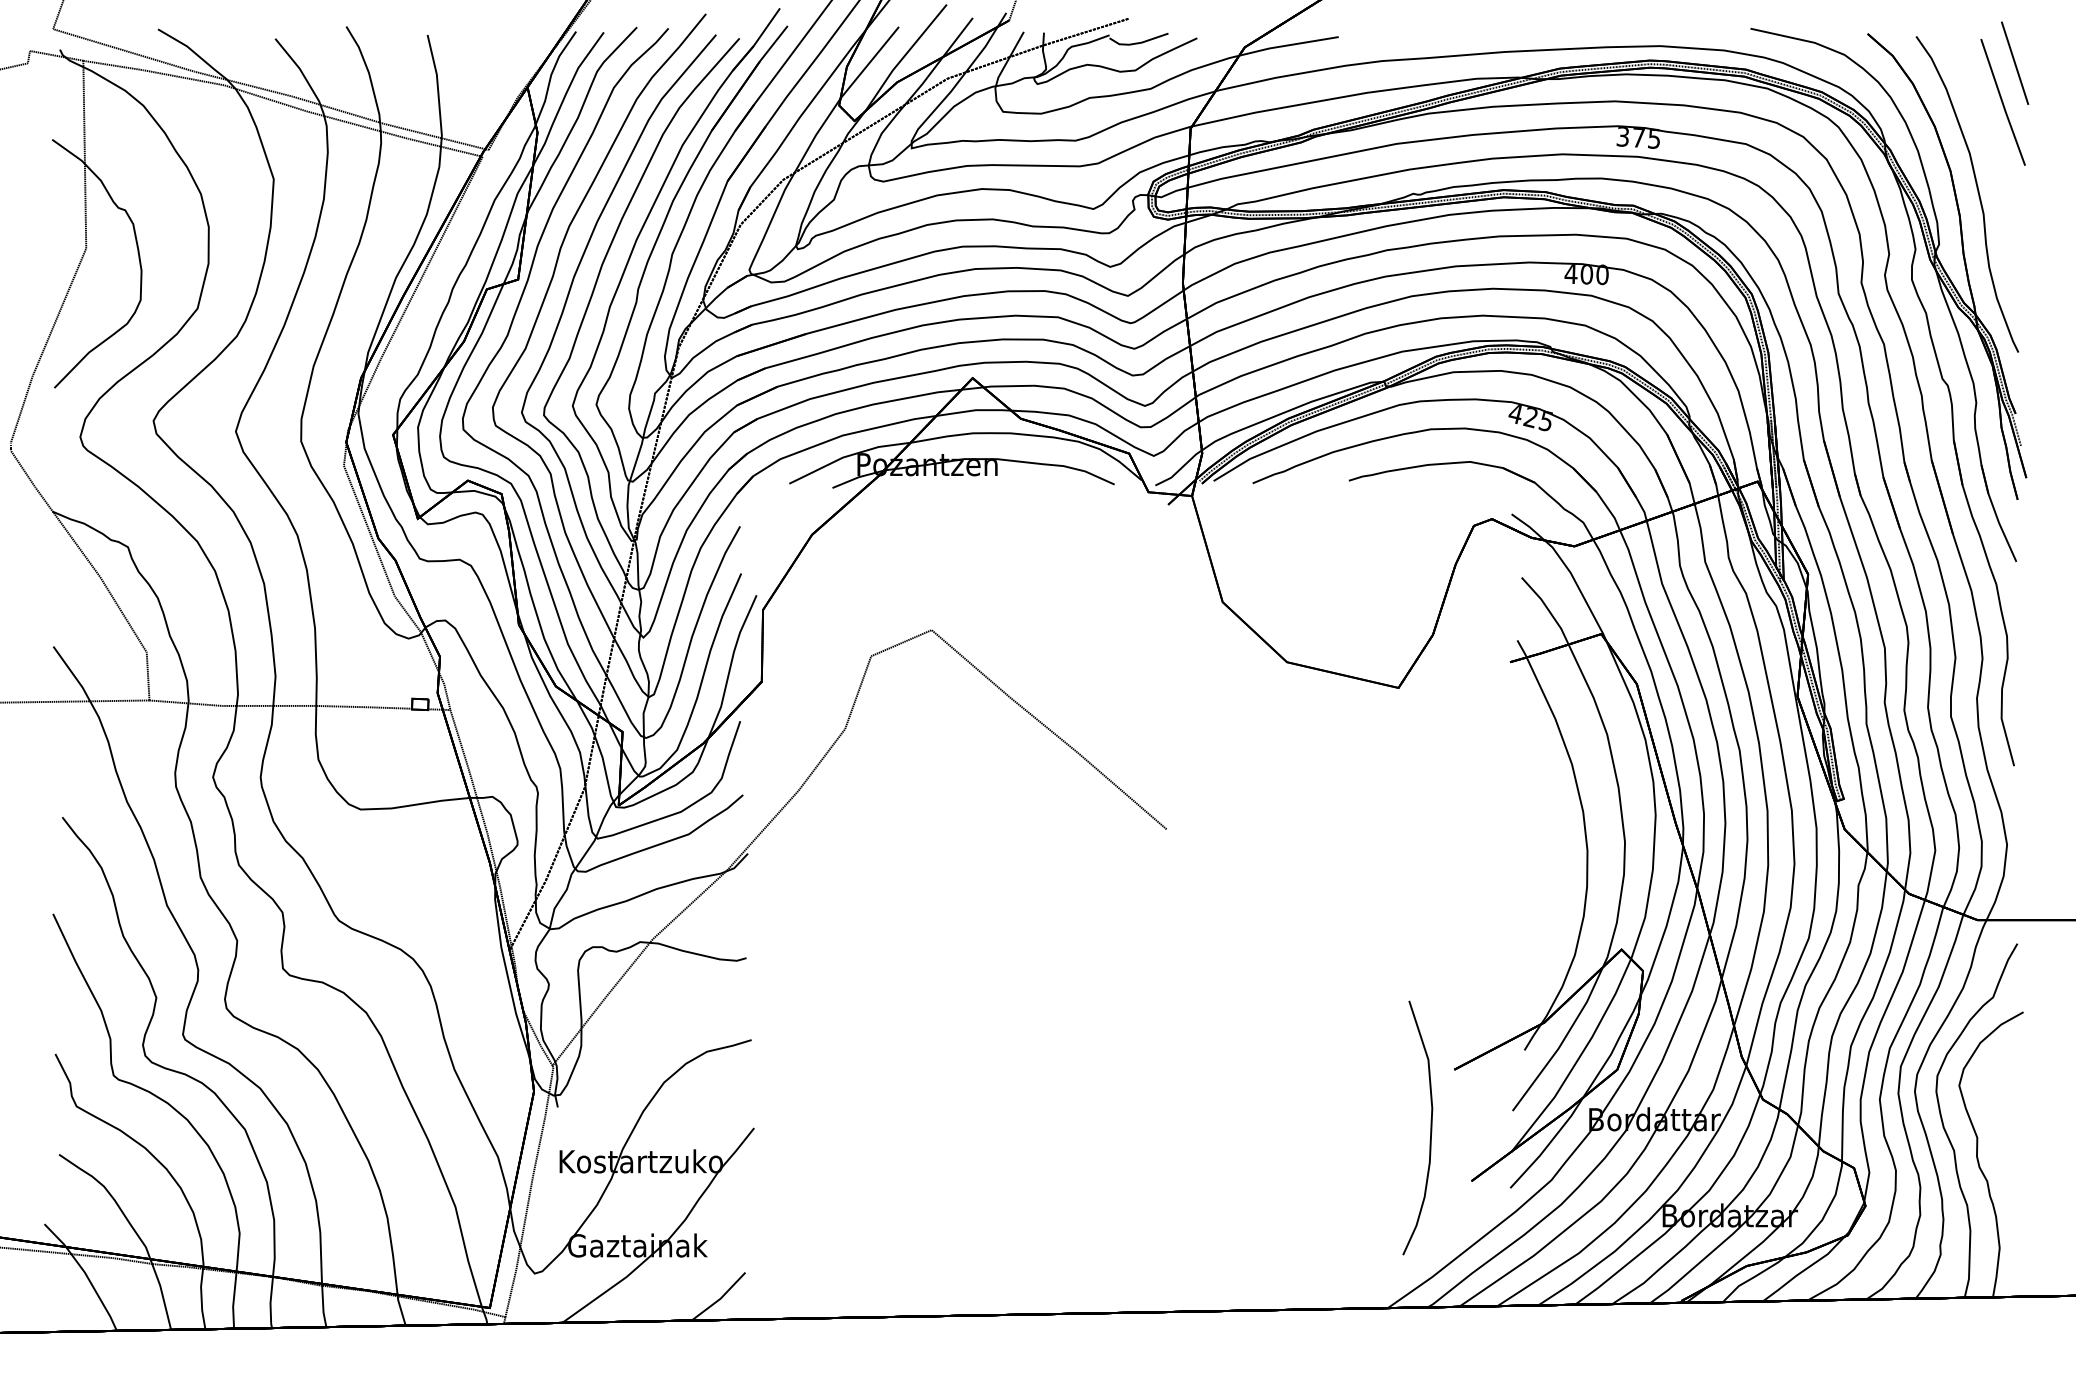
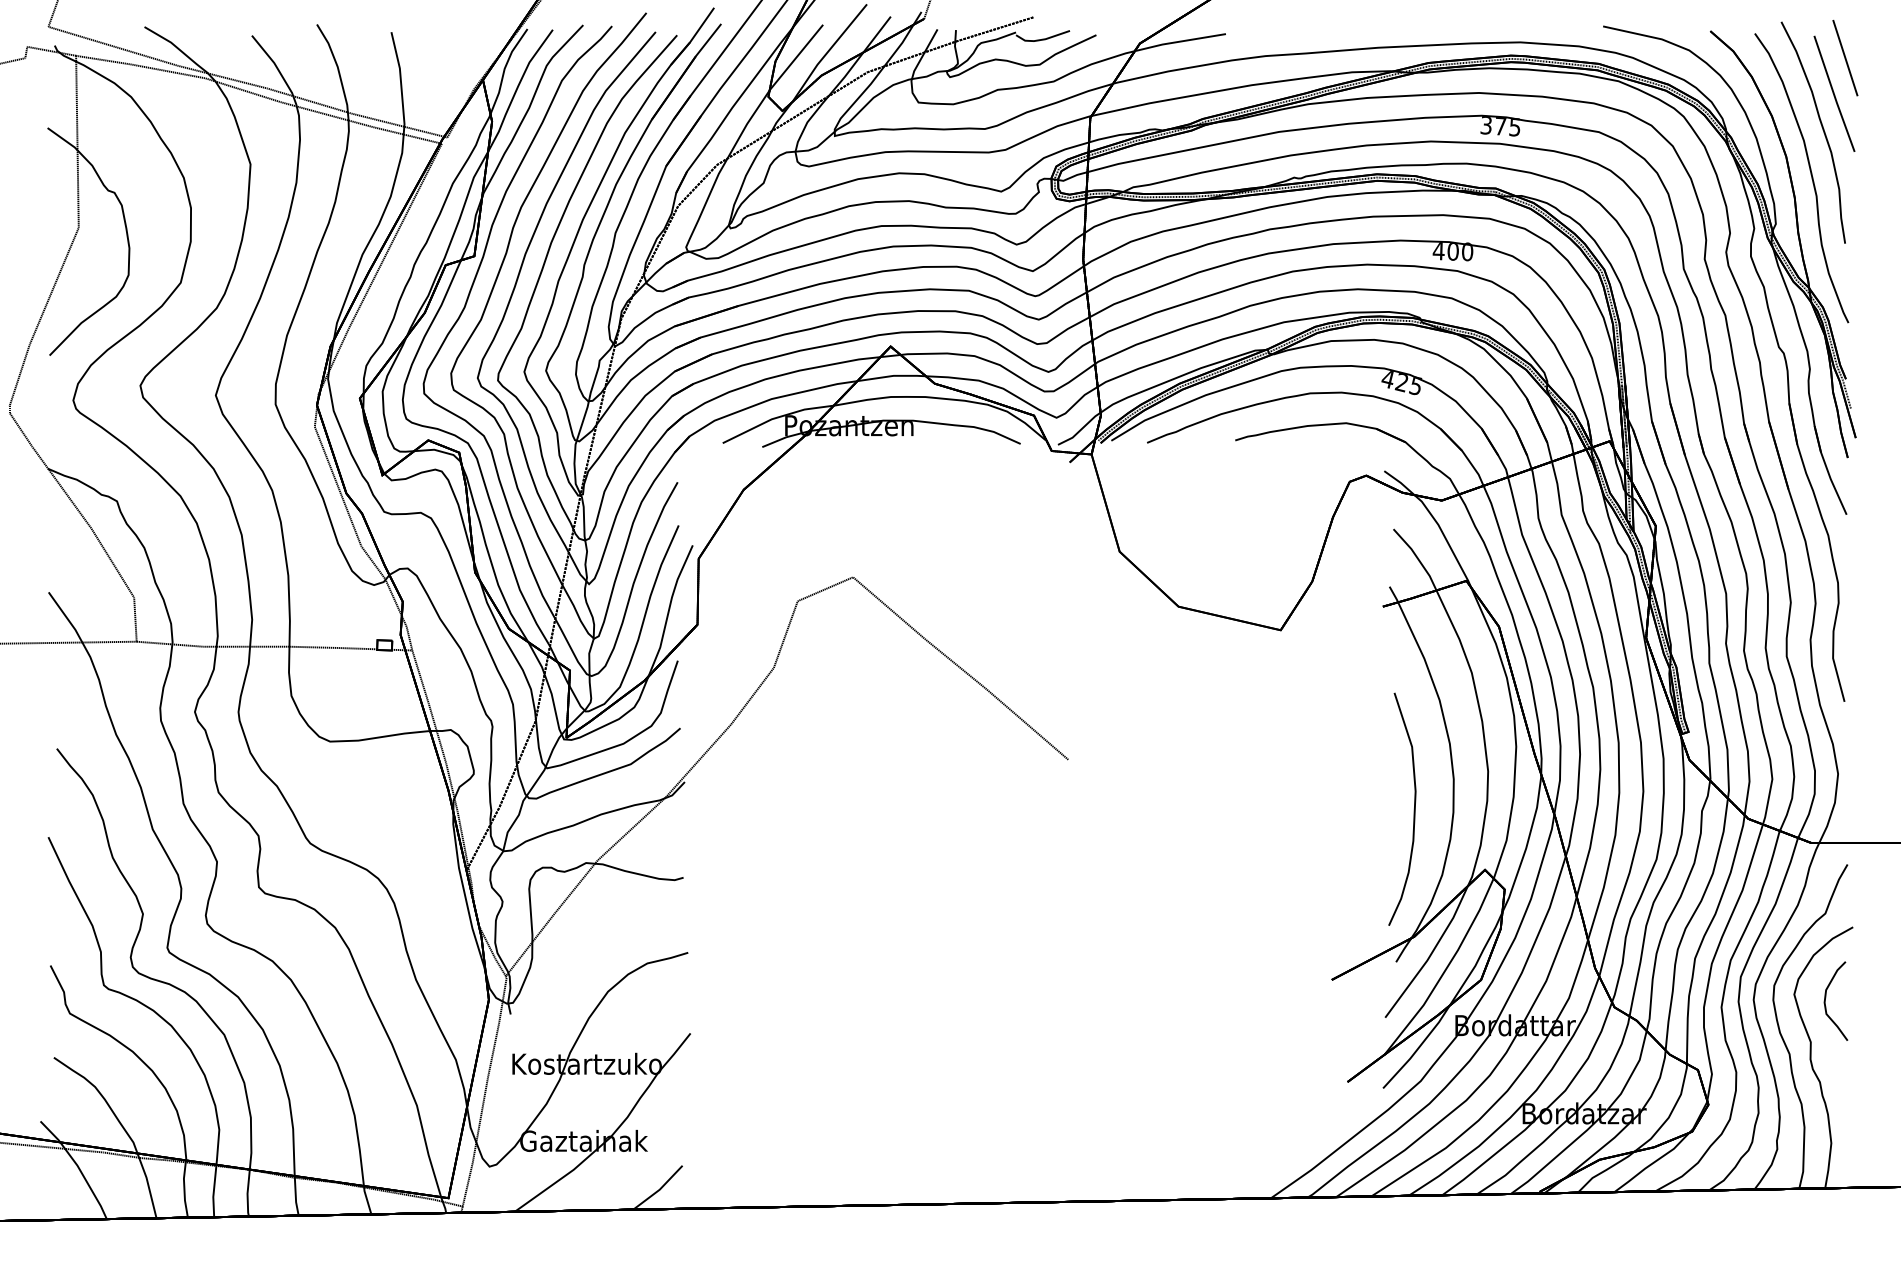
curve: (1990, 142) -> (1822, 130), added
curve: (1994, 1088) -> (1826, 997), added
curve: (1429, 1128) -> (1413, 809), moved

